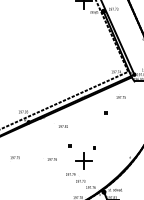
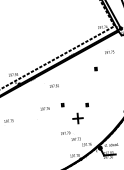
text: (51, 159) -> (44, 108), moved
part: (83, 160) -> (77, 118), size x0.6

